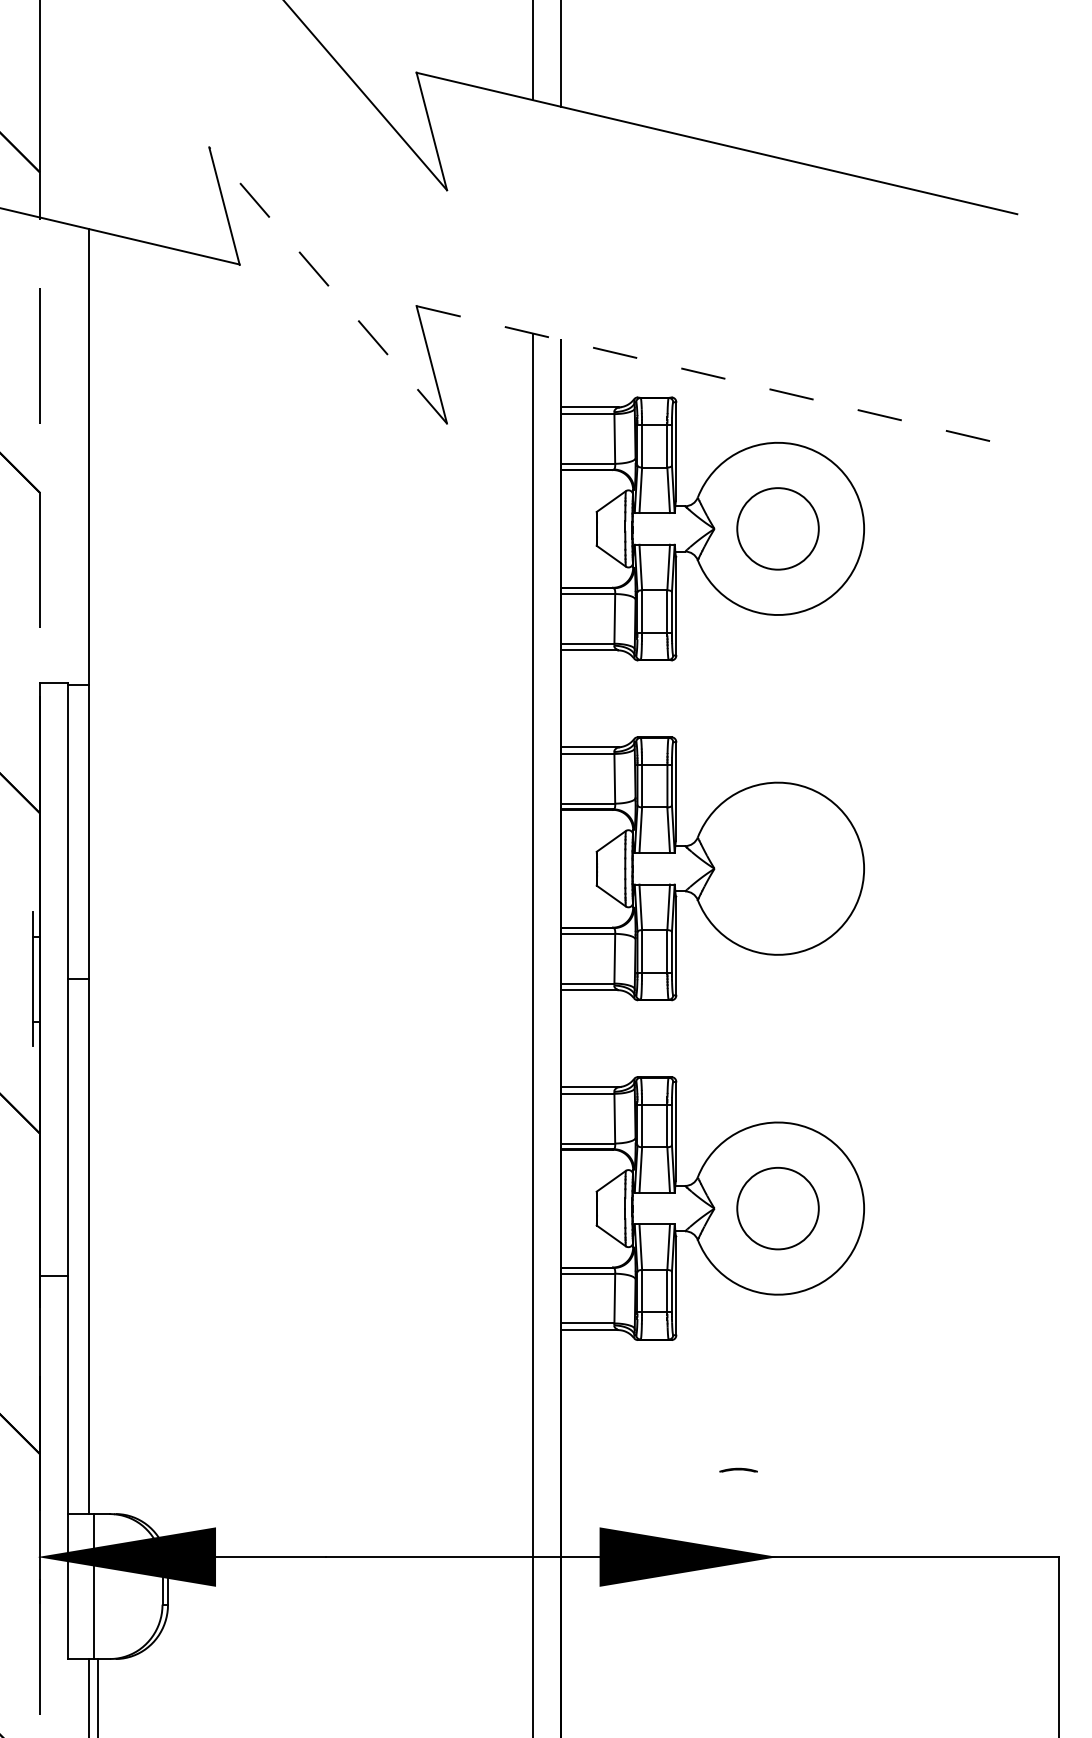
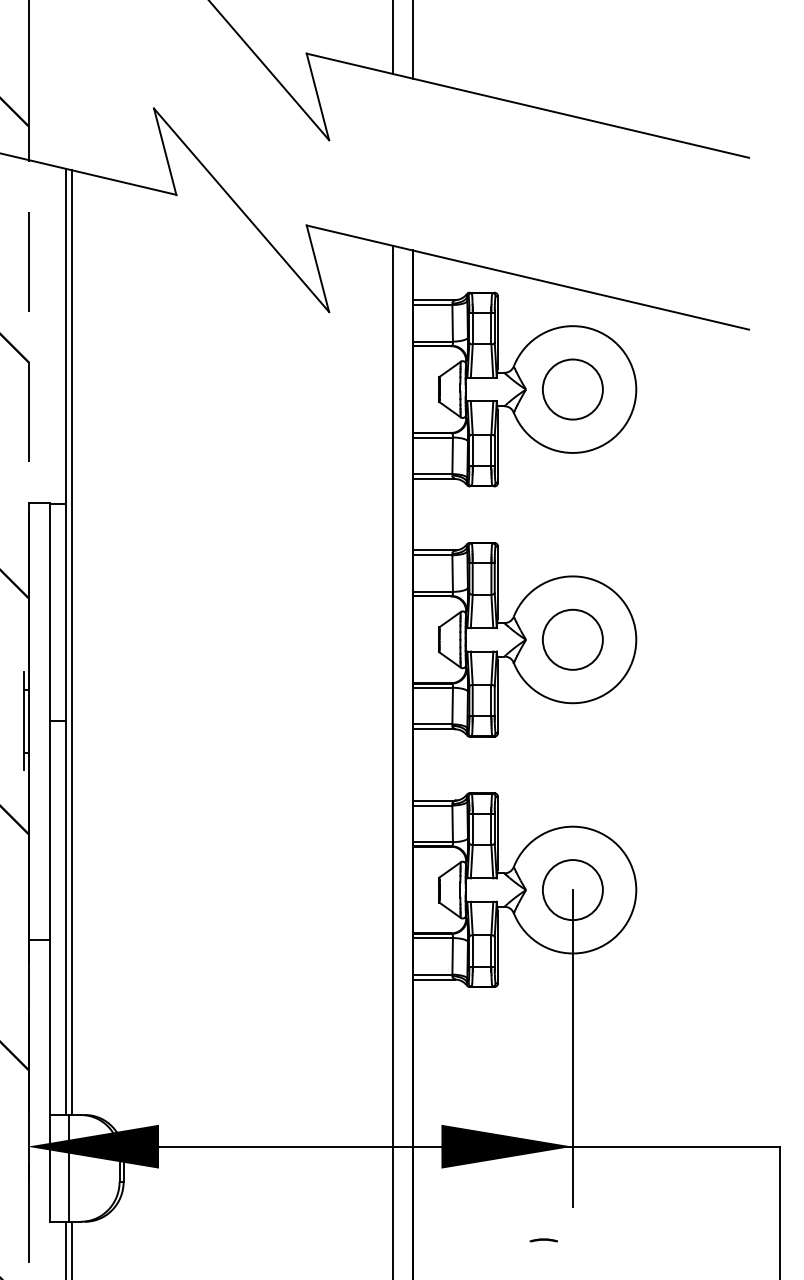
line: (327, 285) -> (241, 210), dashed -> solid
line: (716, 376) -> (527, 277), dashed -> solid
circle: (777, 868) -> (572, 639), added
line: (98, 872) -> (72, 642), added
line: (778, 1423) -> (573, 1048), added
part: (738, 1469) -> (543, 1239), moved

